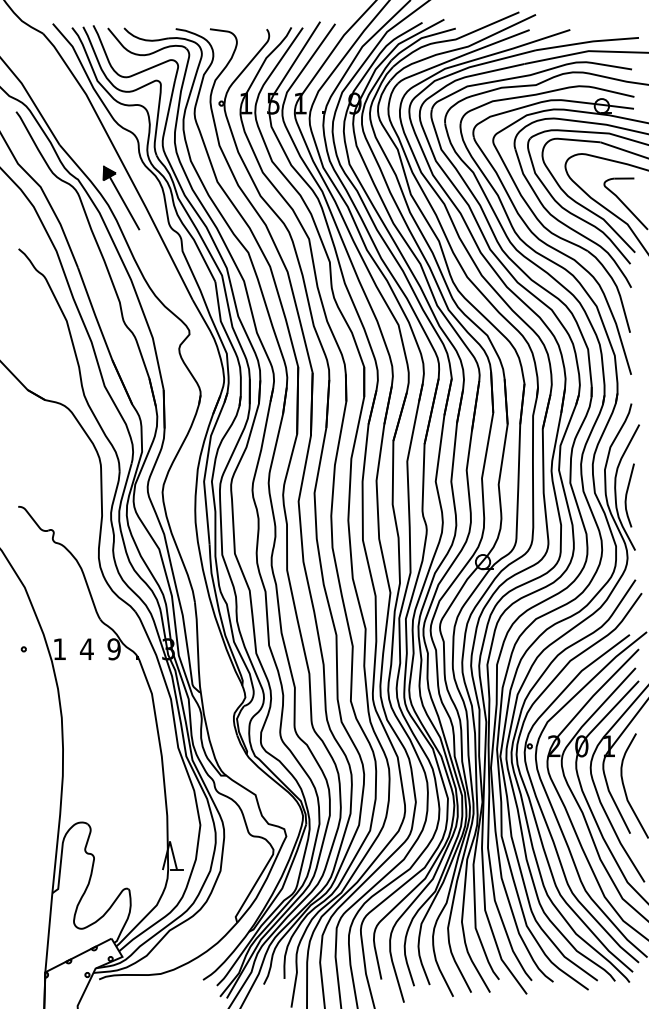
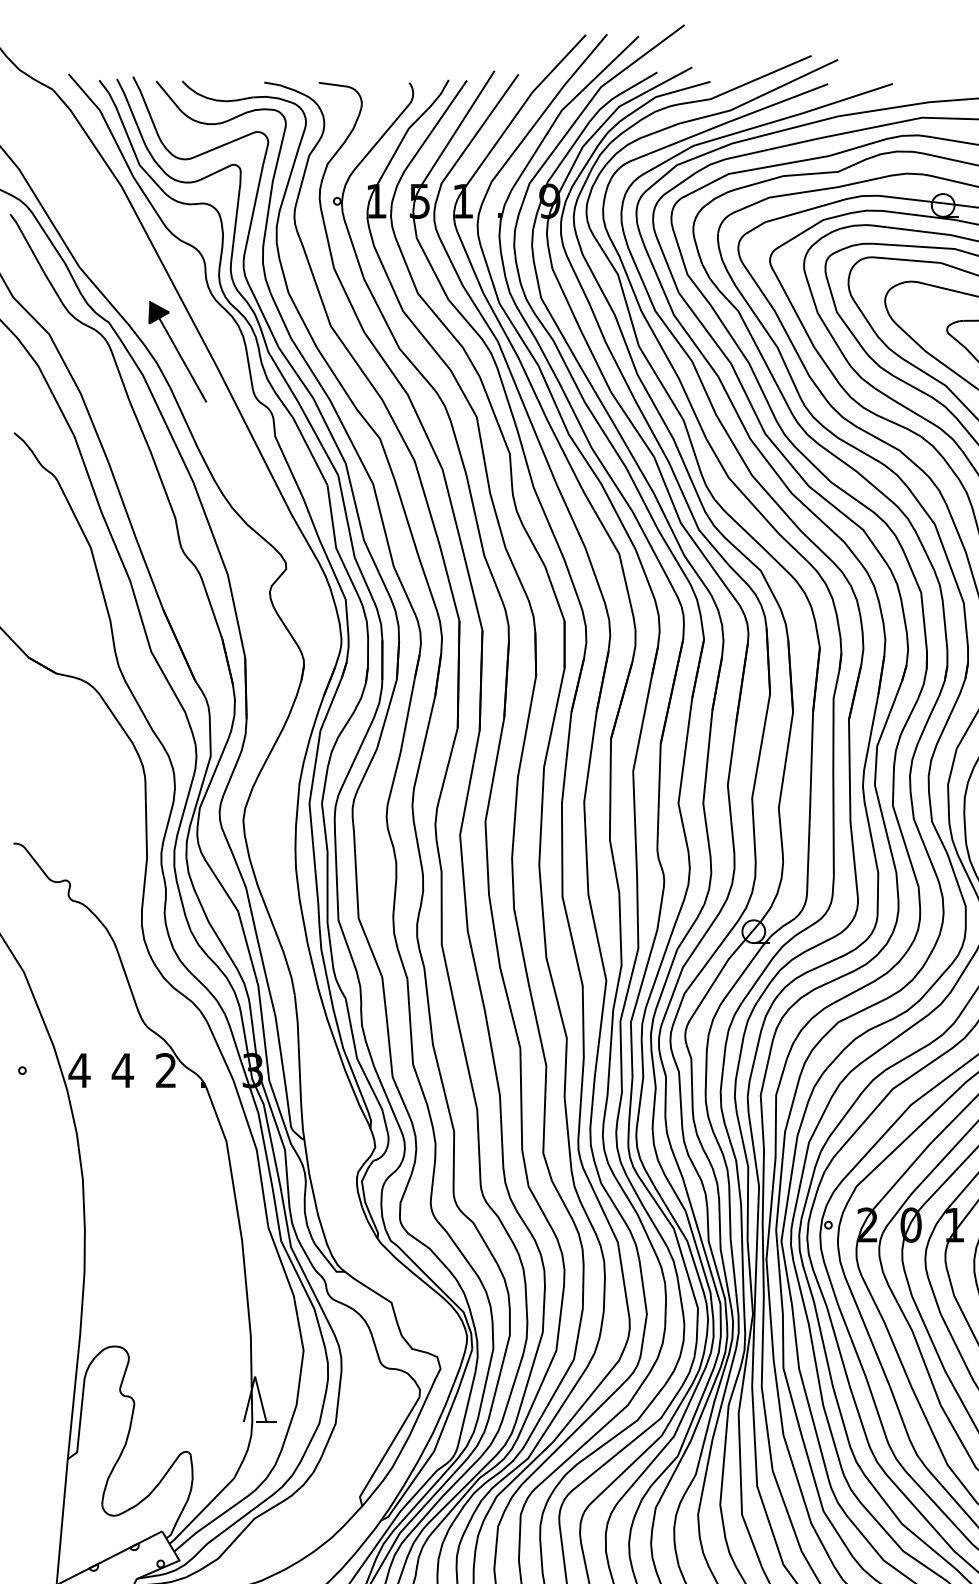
text: (59, 648) -> (79, 1069), 1 -> 4
text: (113, 649) -> (165, 1070), 9 -> 2

